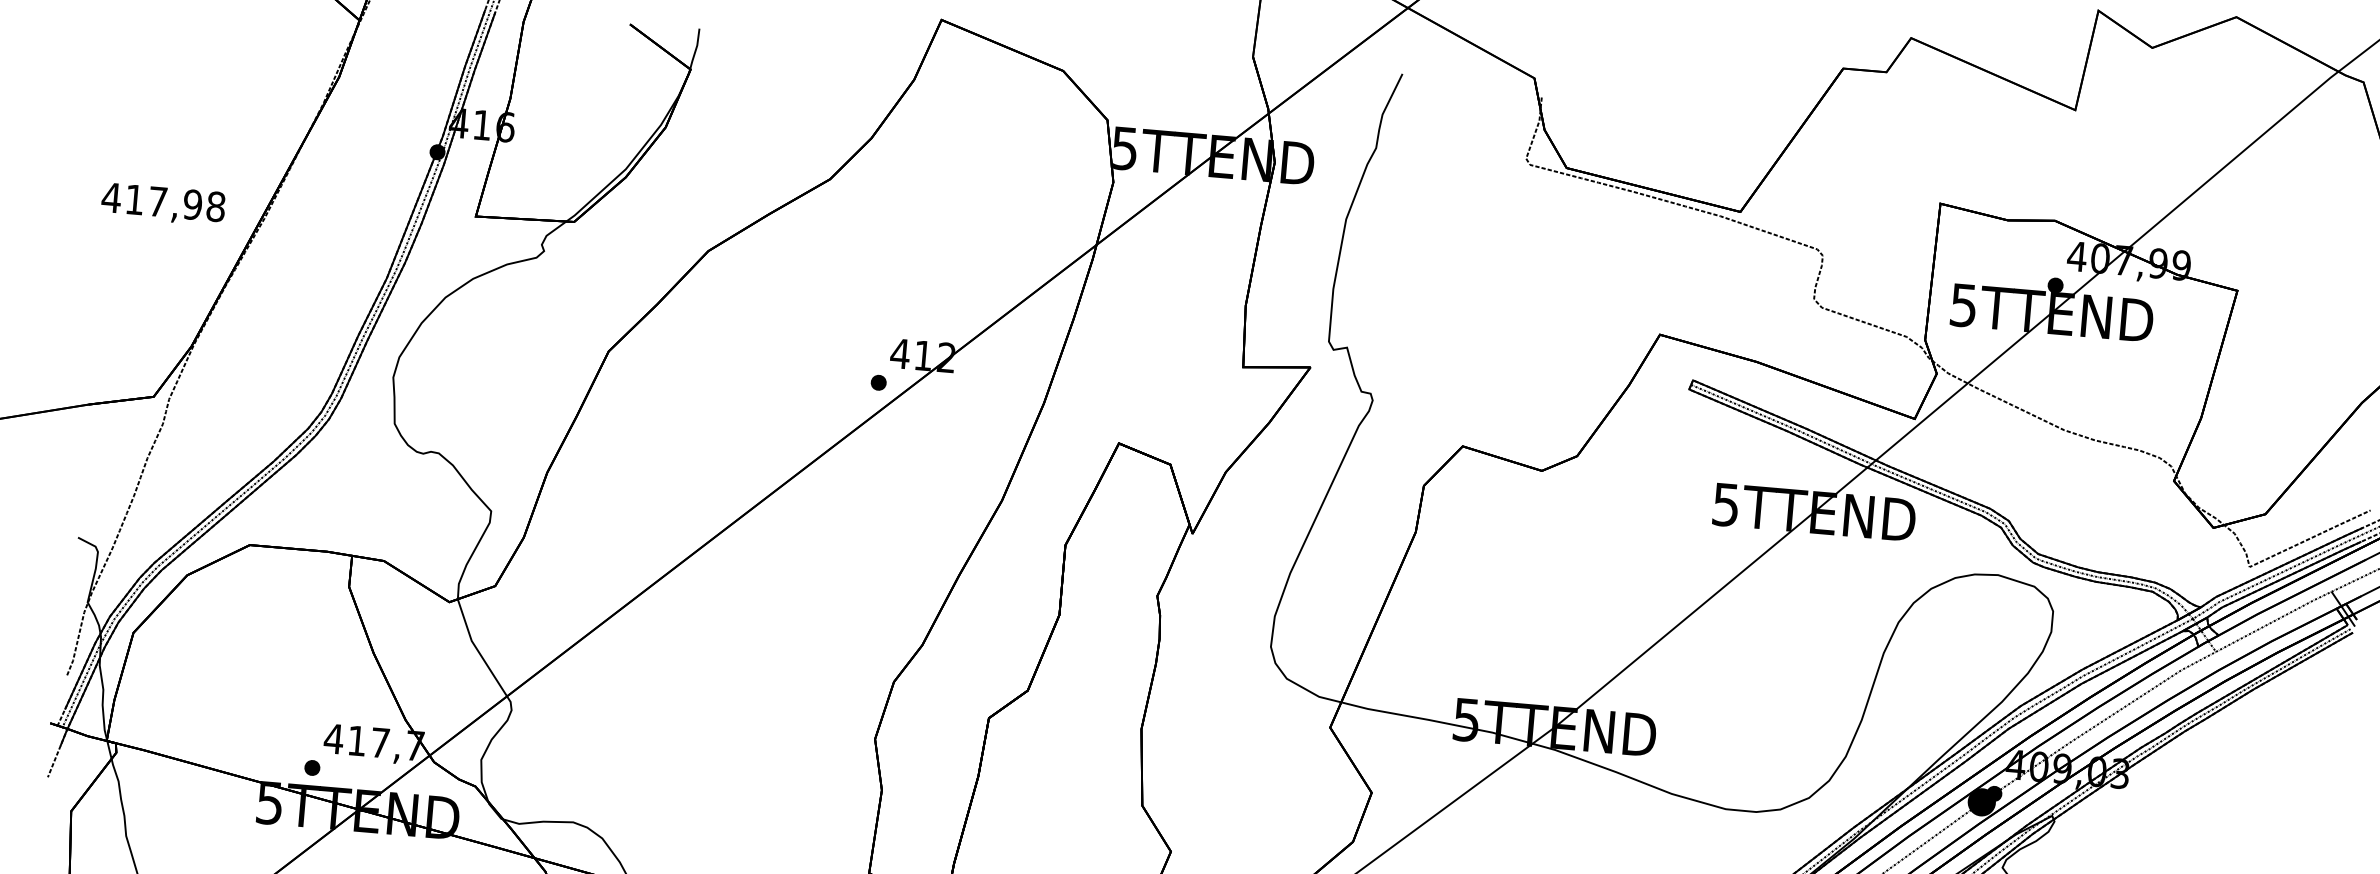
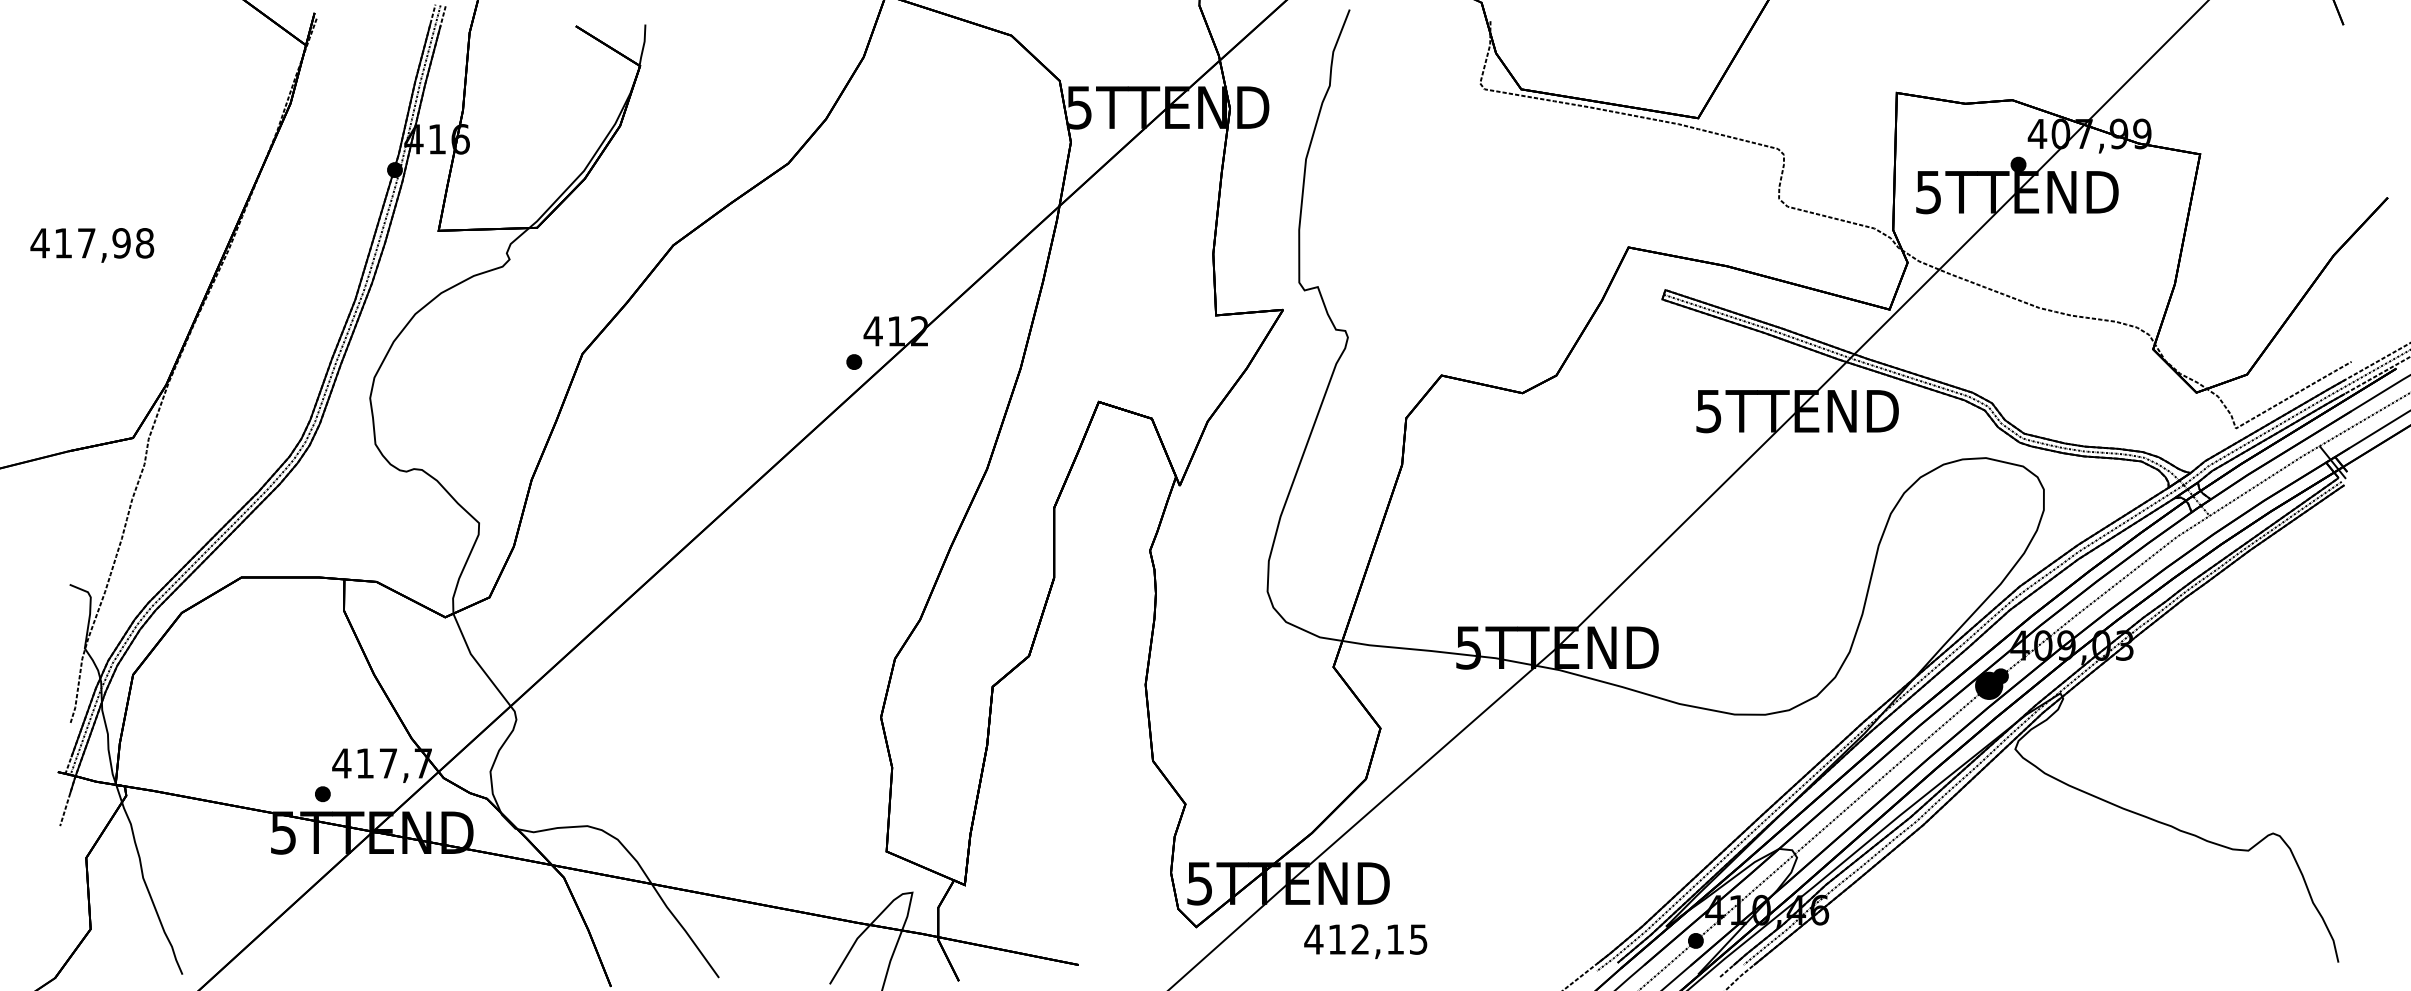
text: (163, 204) -> (92, 245), moved

